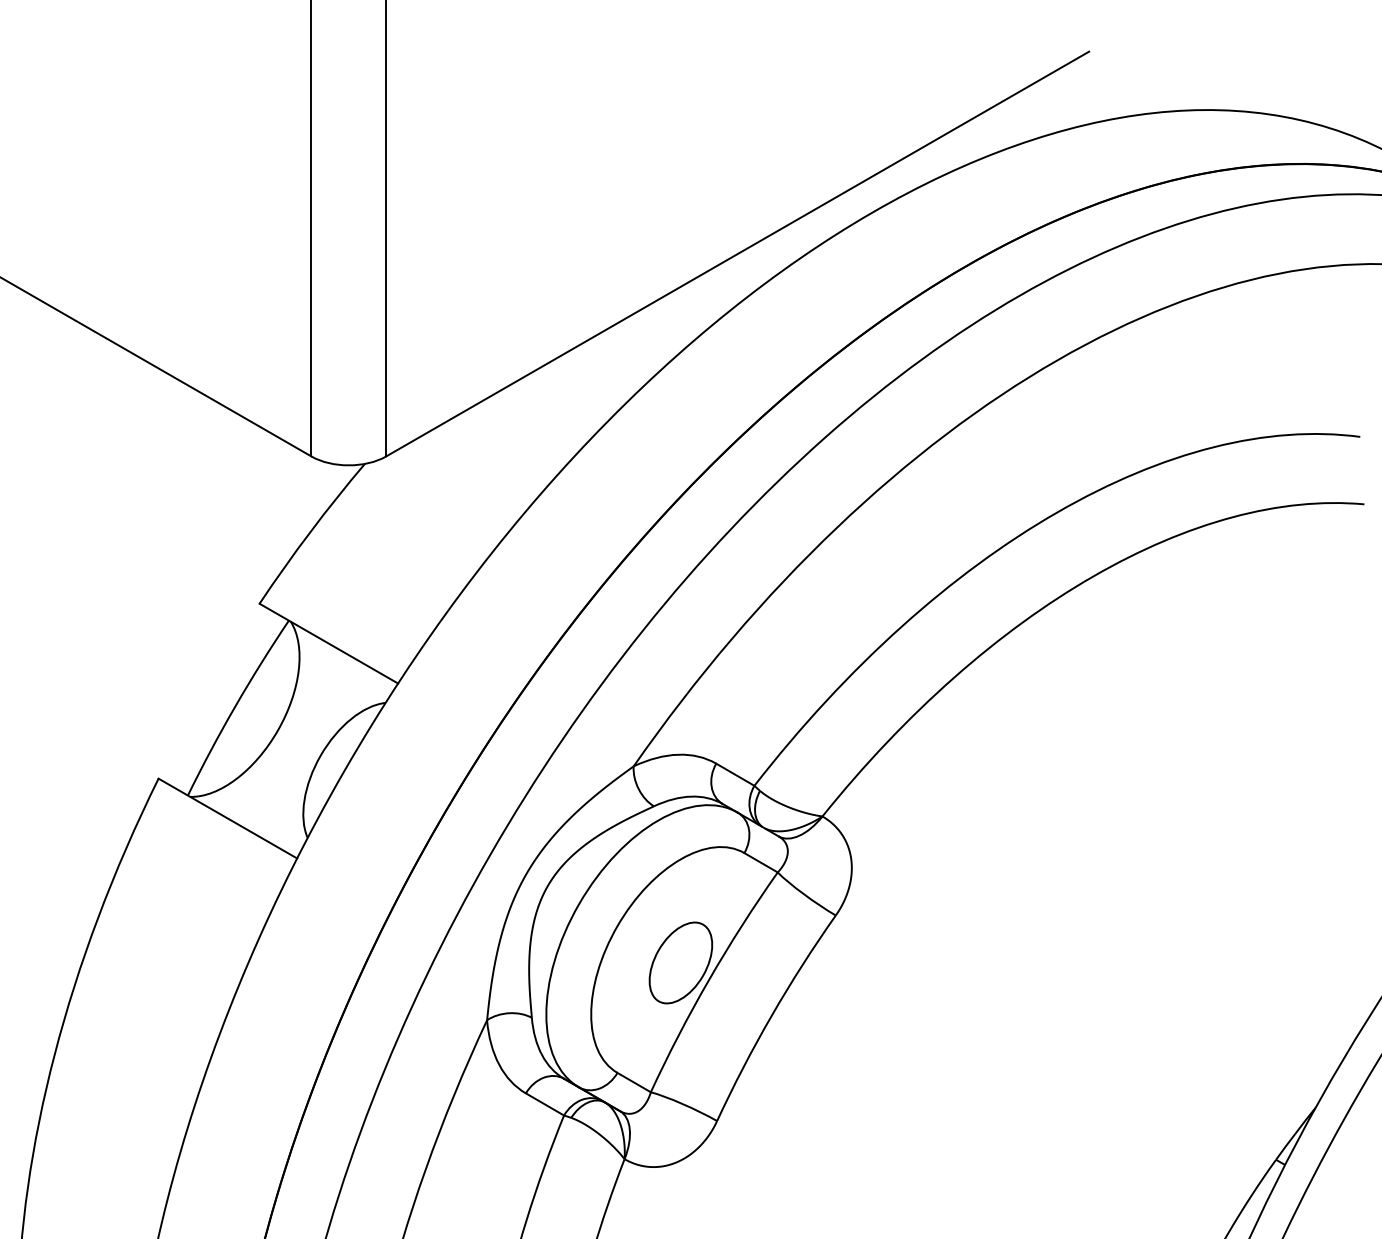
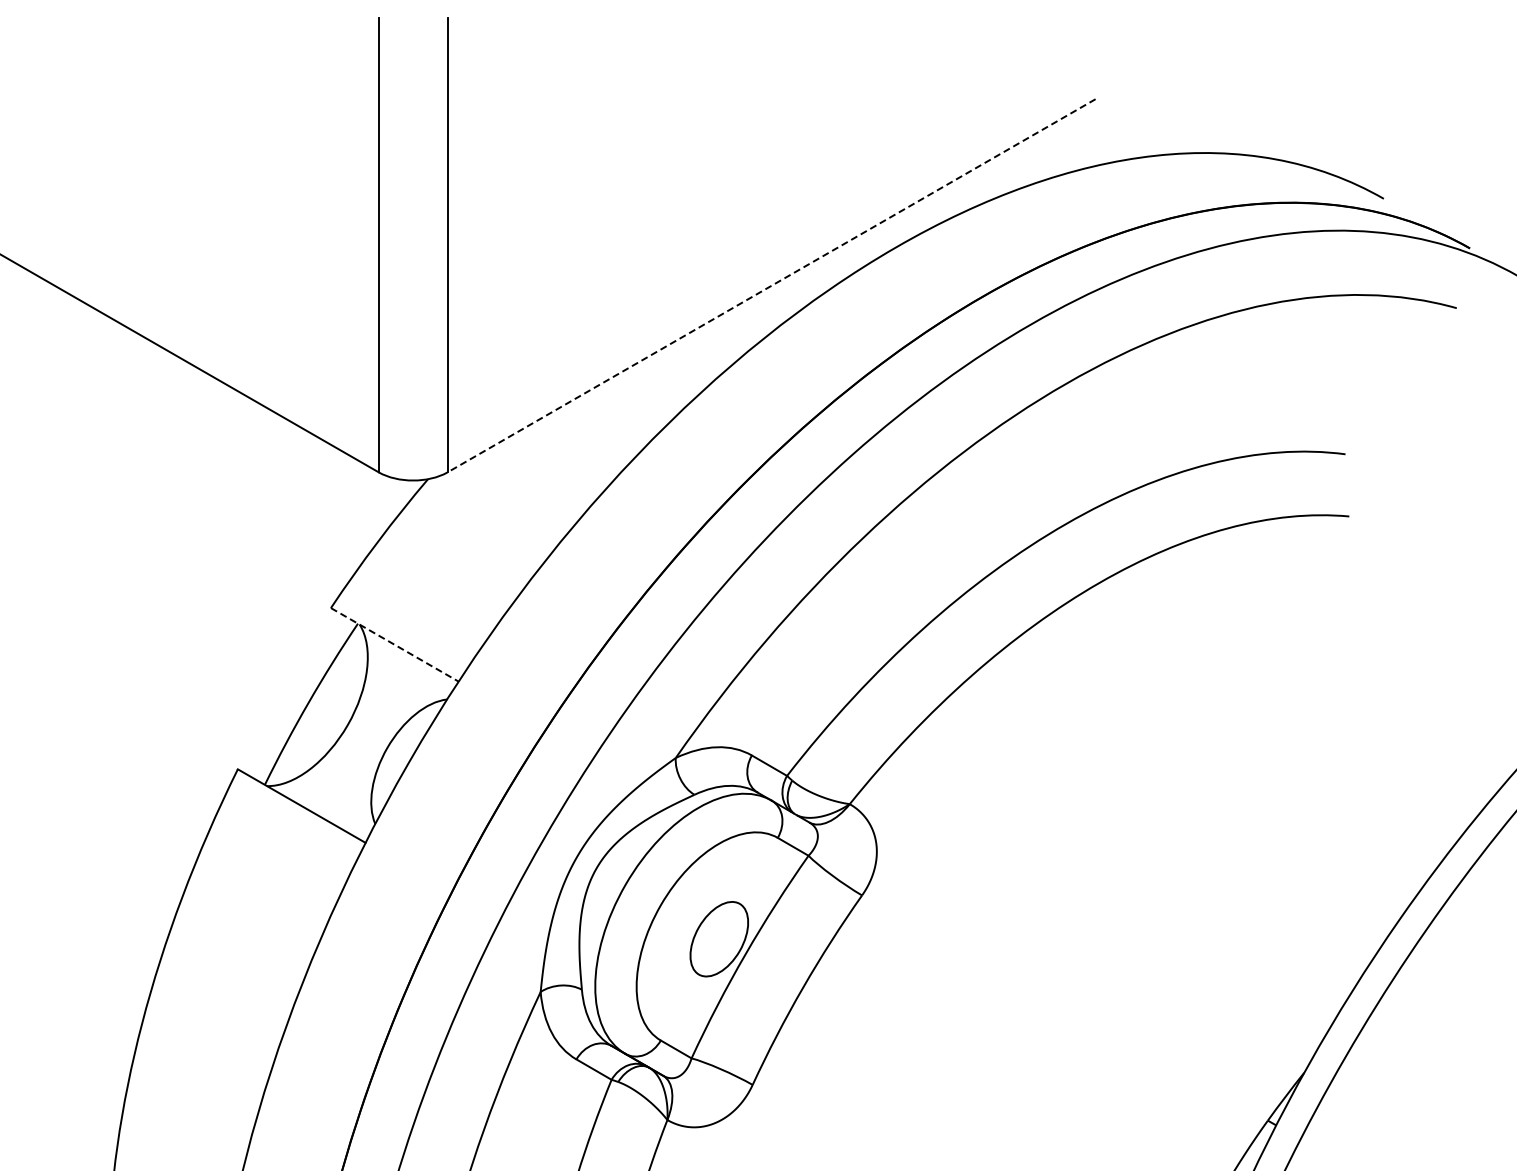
line: (737, 253) -> (771, 285), solid -> dashed
line: (328, 643) -> (394, 644), solid -> dashed

